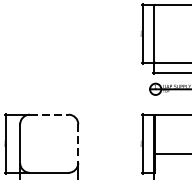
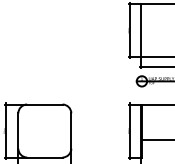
line: (48, 114) -> (44, 104), dashed -> solid
line: (78, 144) -> (71, 131), dashed -> solid

